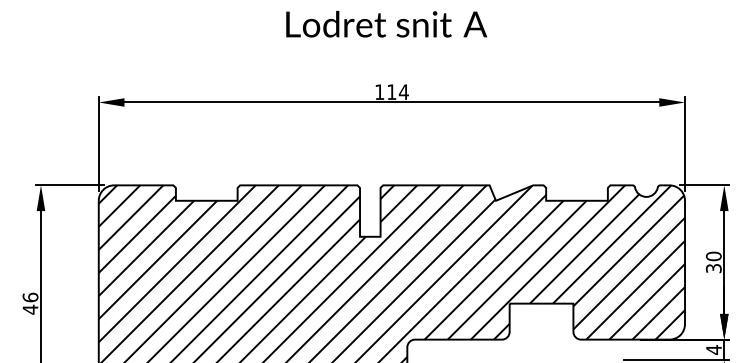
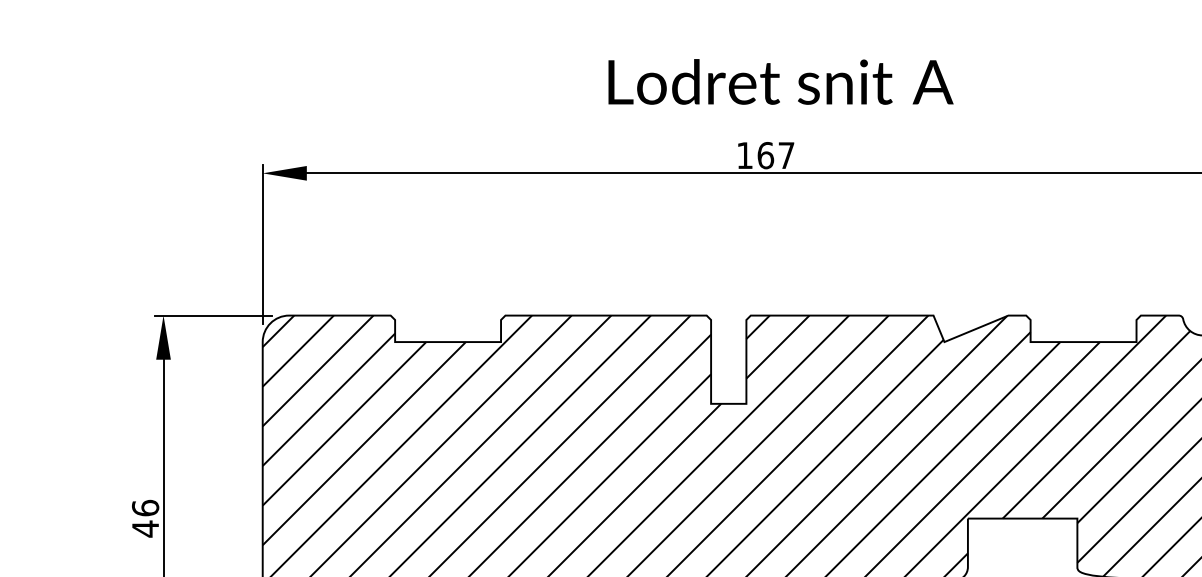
text: (386, 24) -> (780, 82), moved
text: (397, 92) -> (775, 156), 114 -> 167

